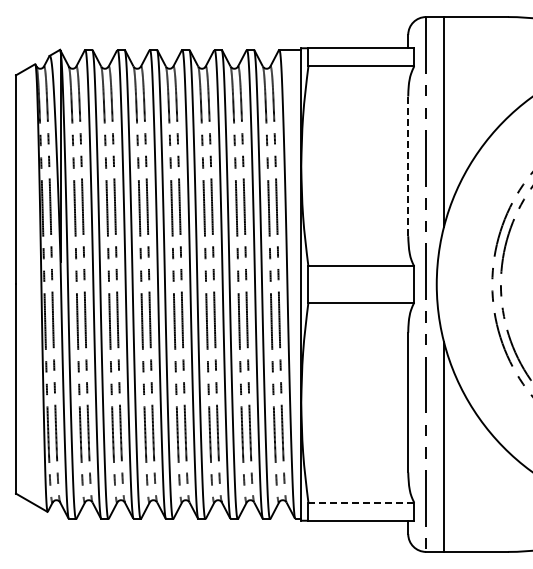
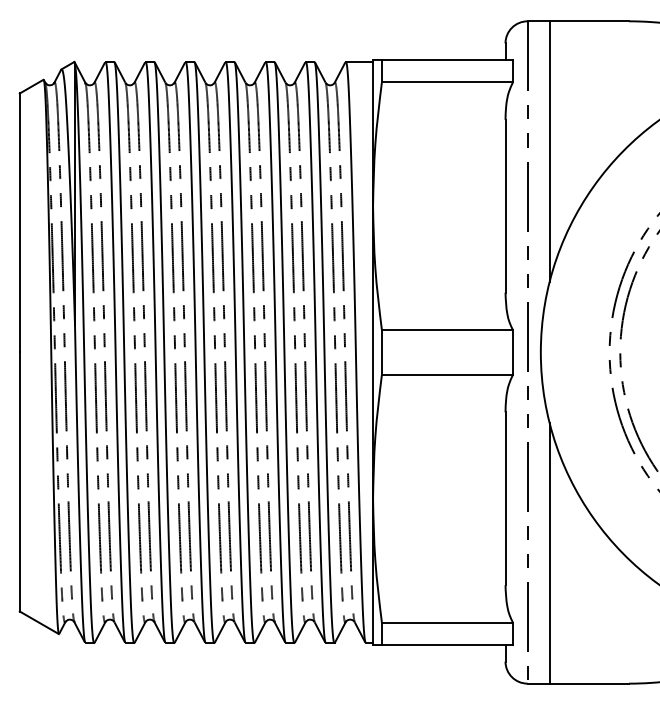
line: (408, 166) -> (505, 206), dashed -> solid
line: (361, 502) -> (447, 622), dashed -> solid

